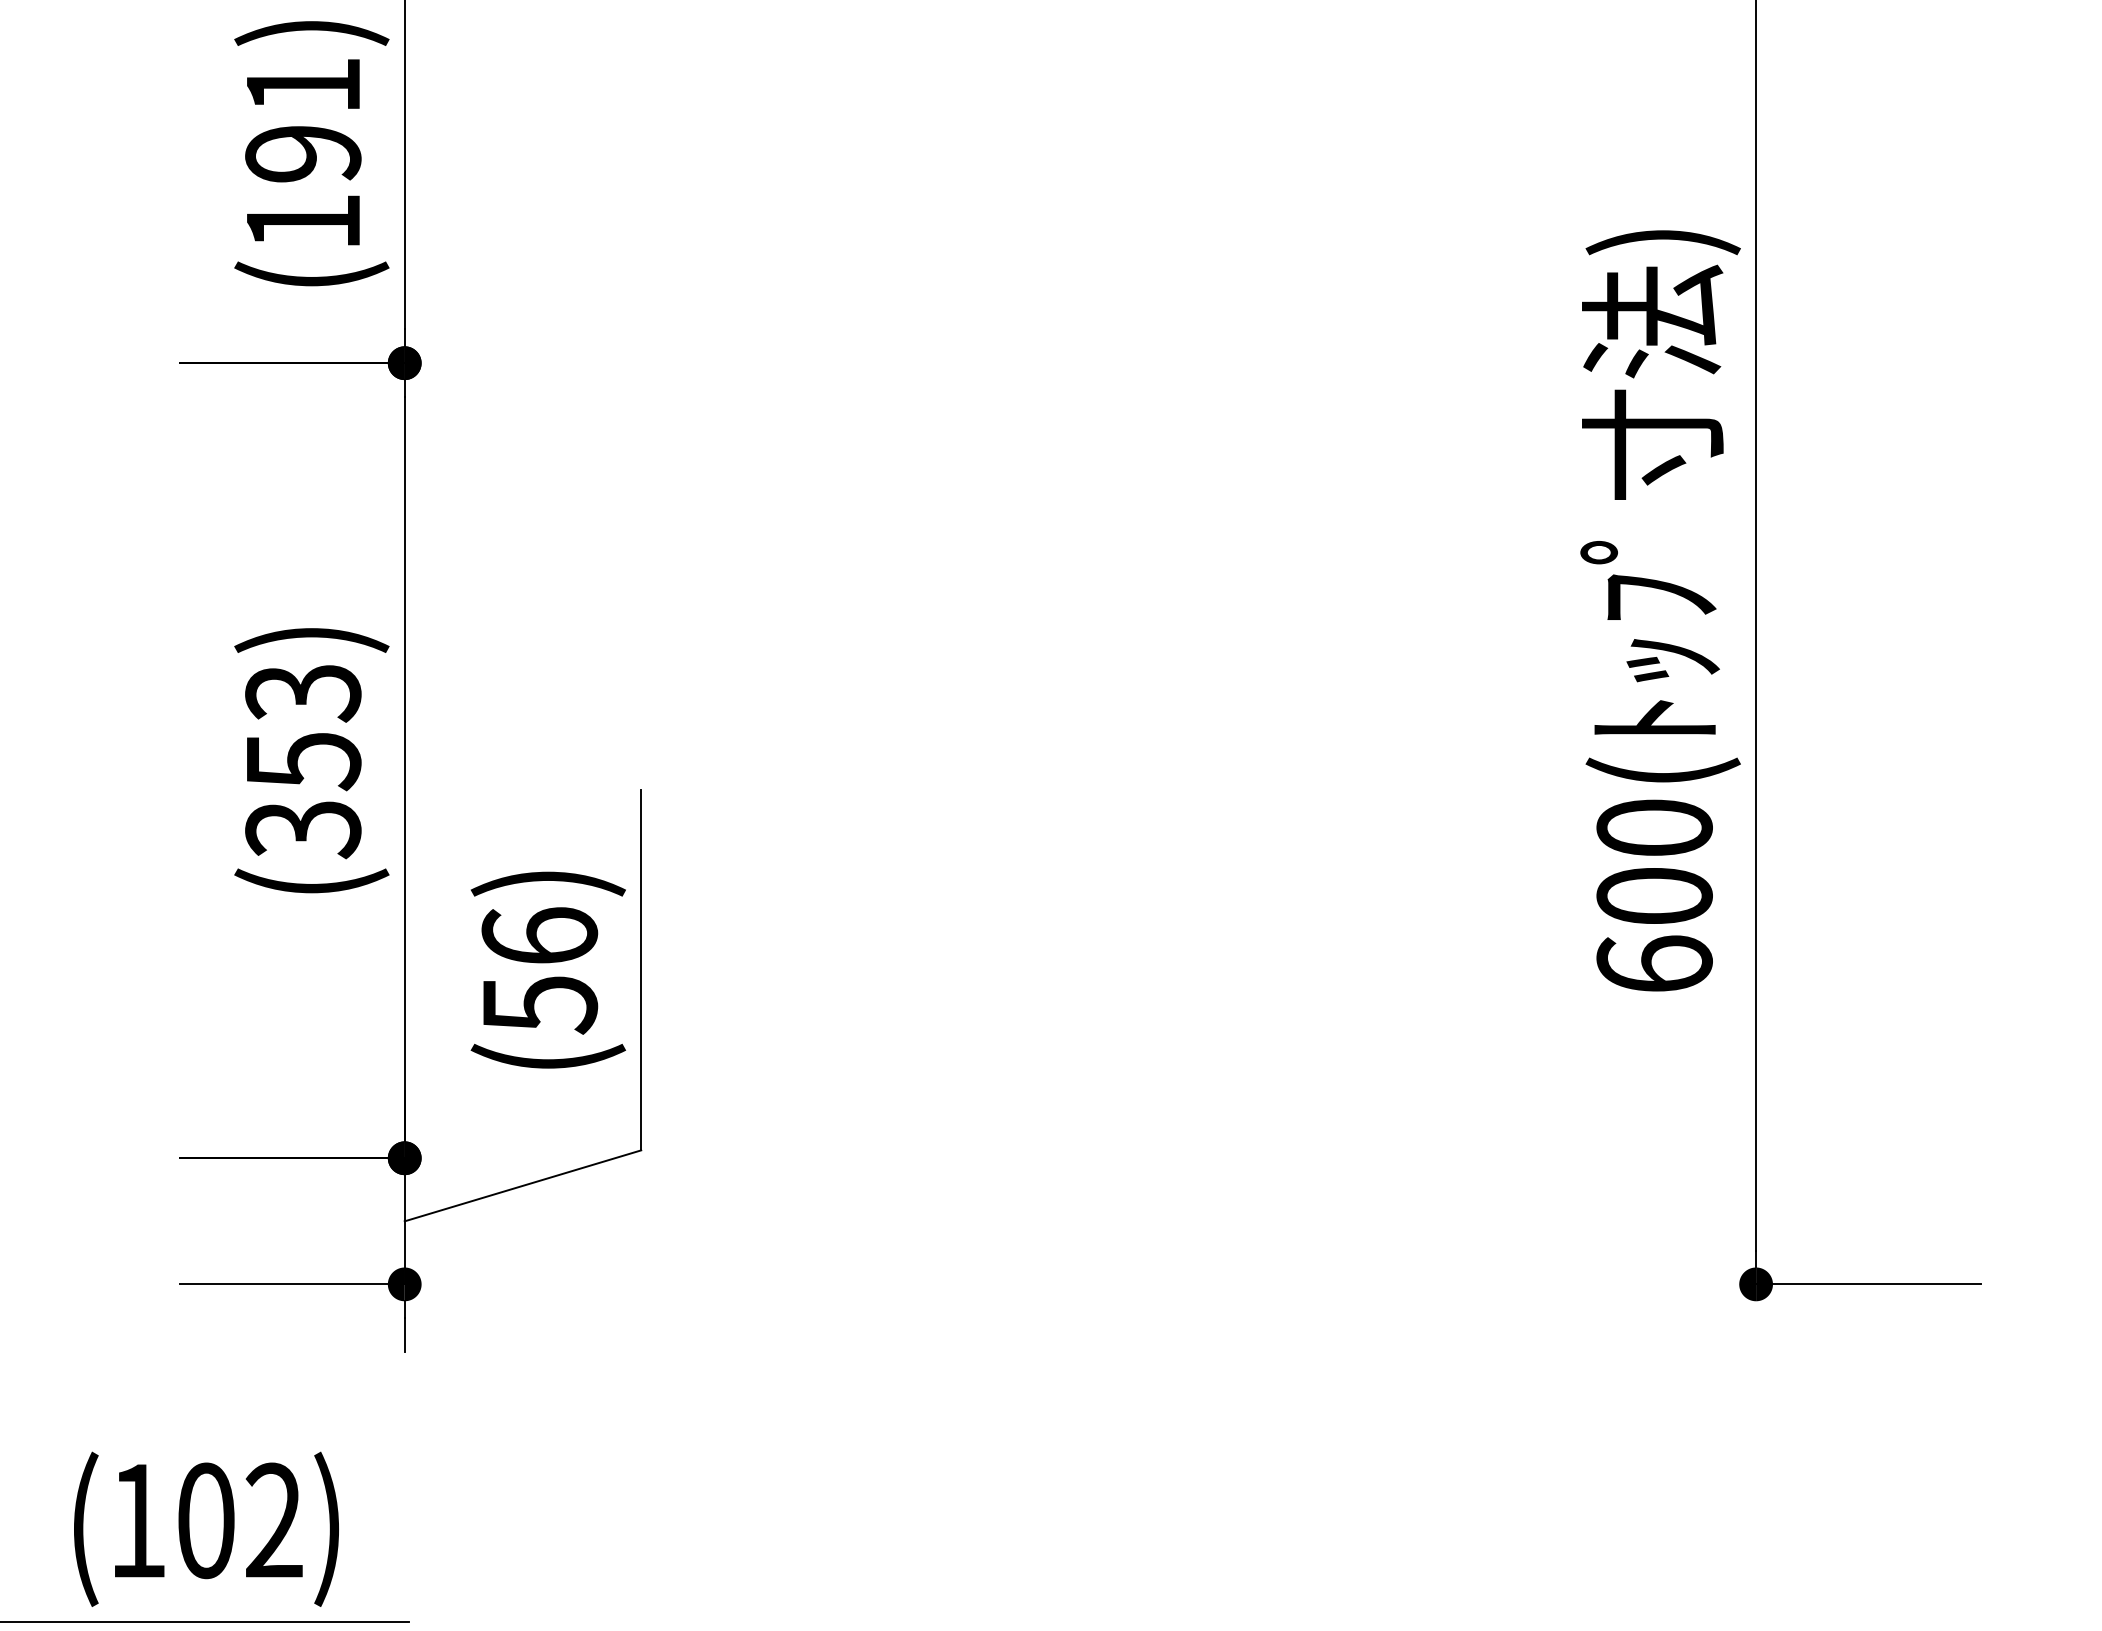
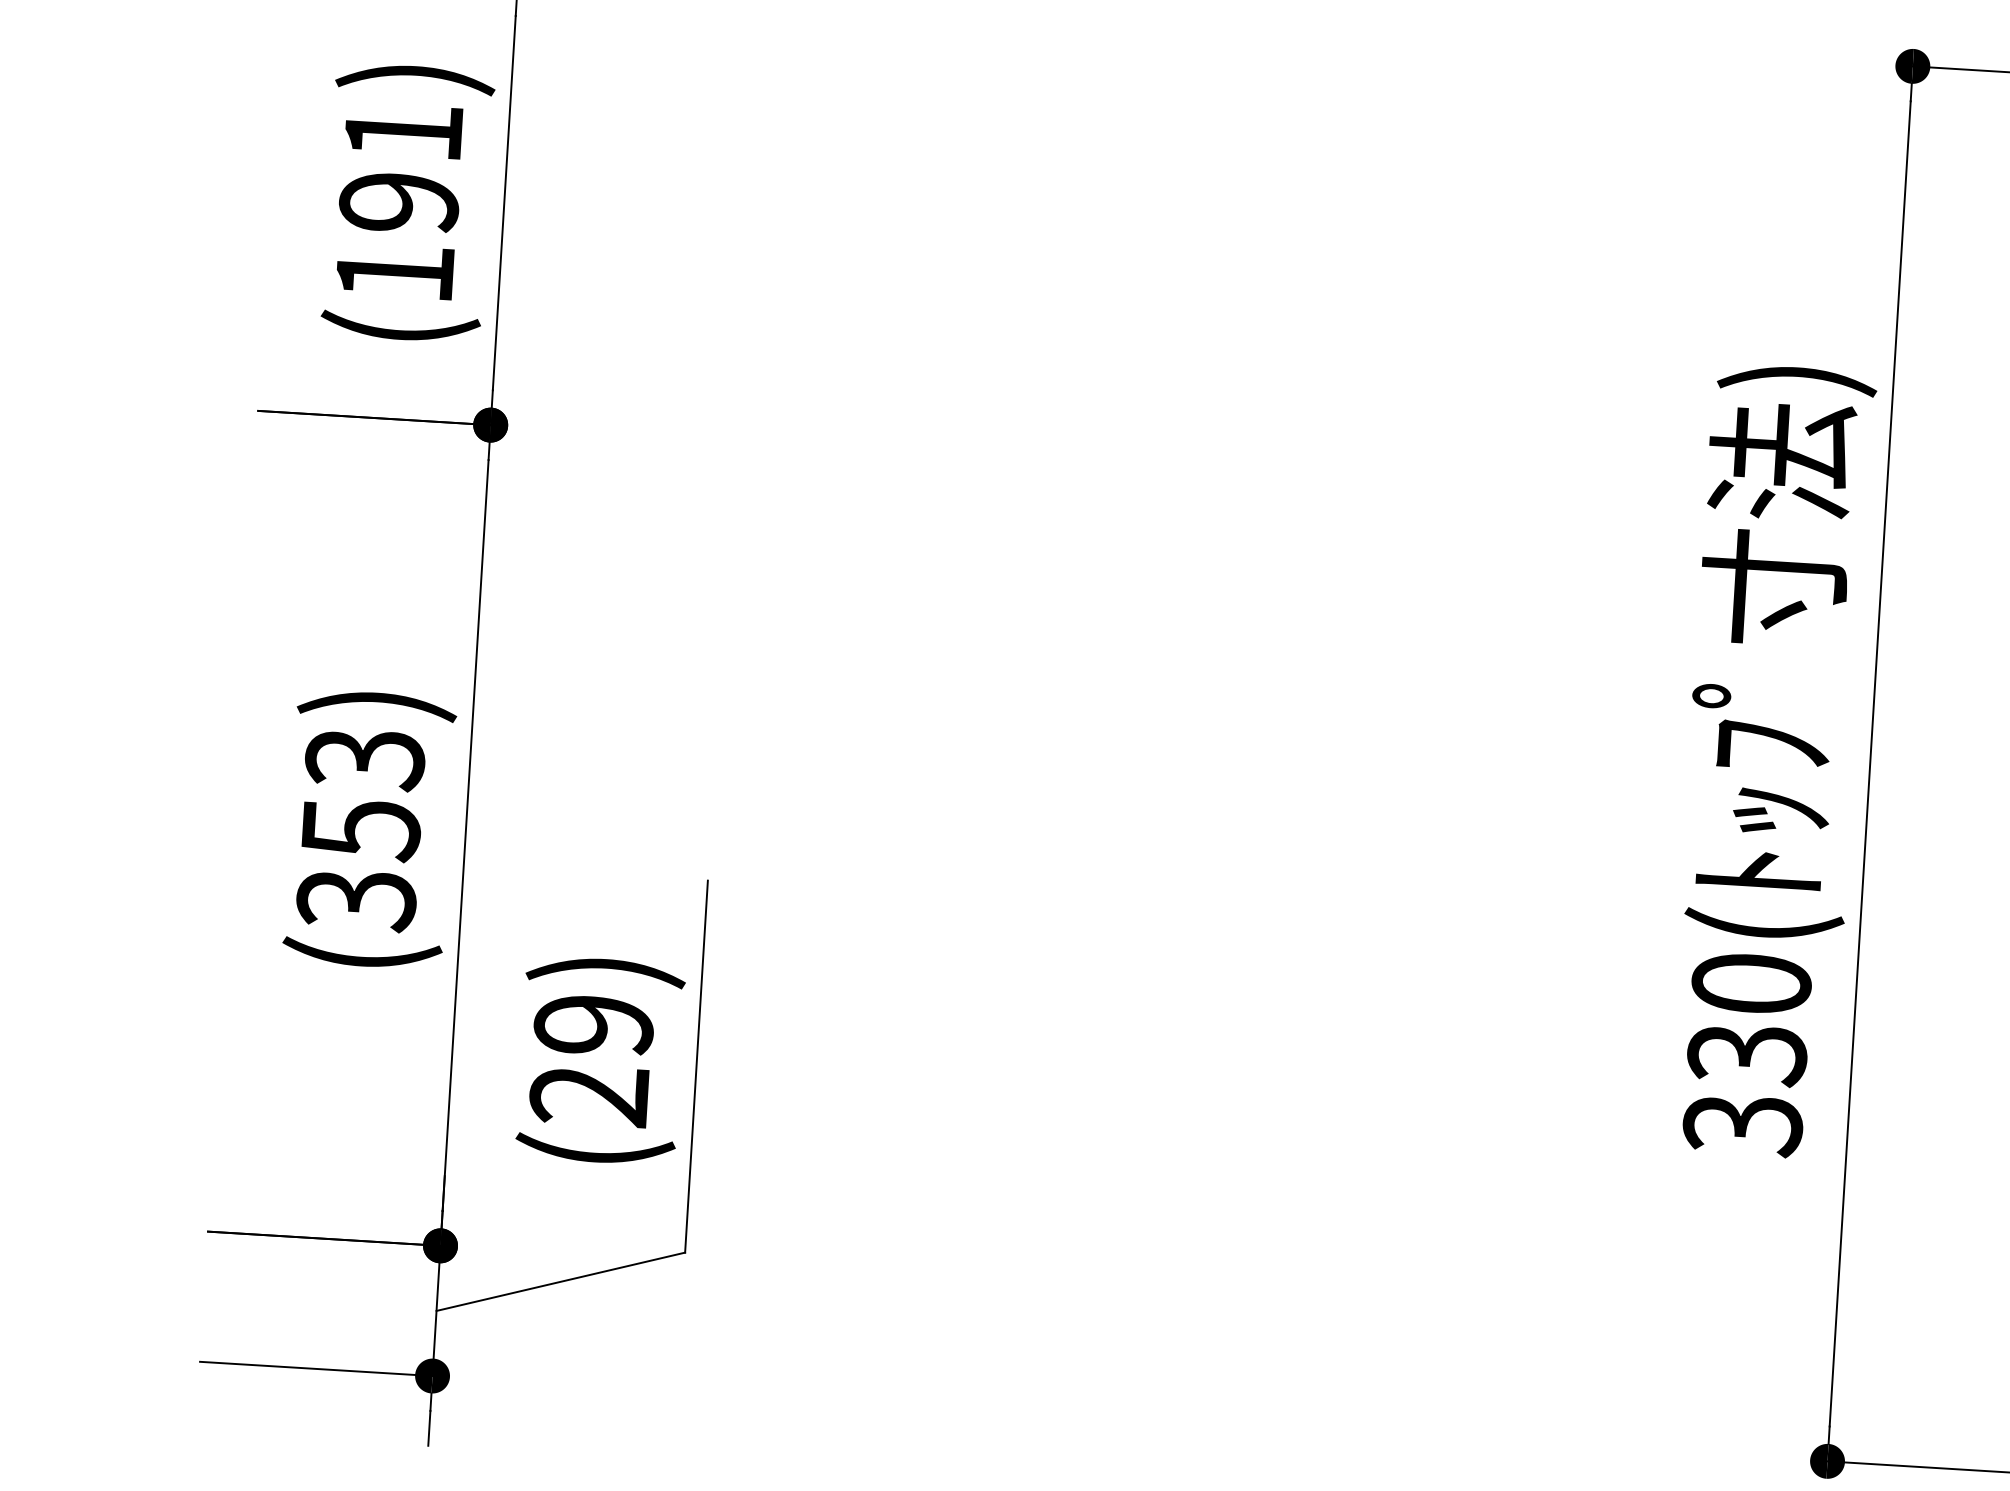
text: (1654, 931) -> (1744, 1090), 600( -> 330(
text: (539, 970) -> (591, 1060), (56) -> (29)

